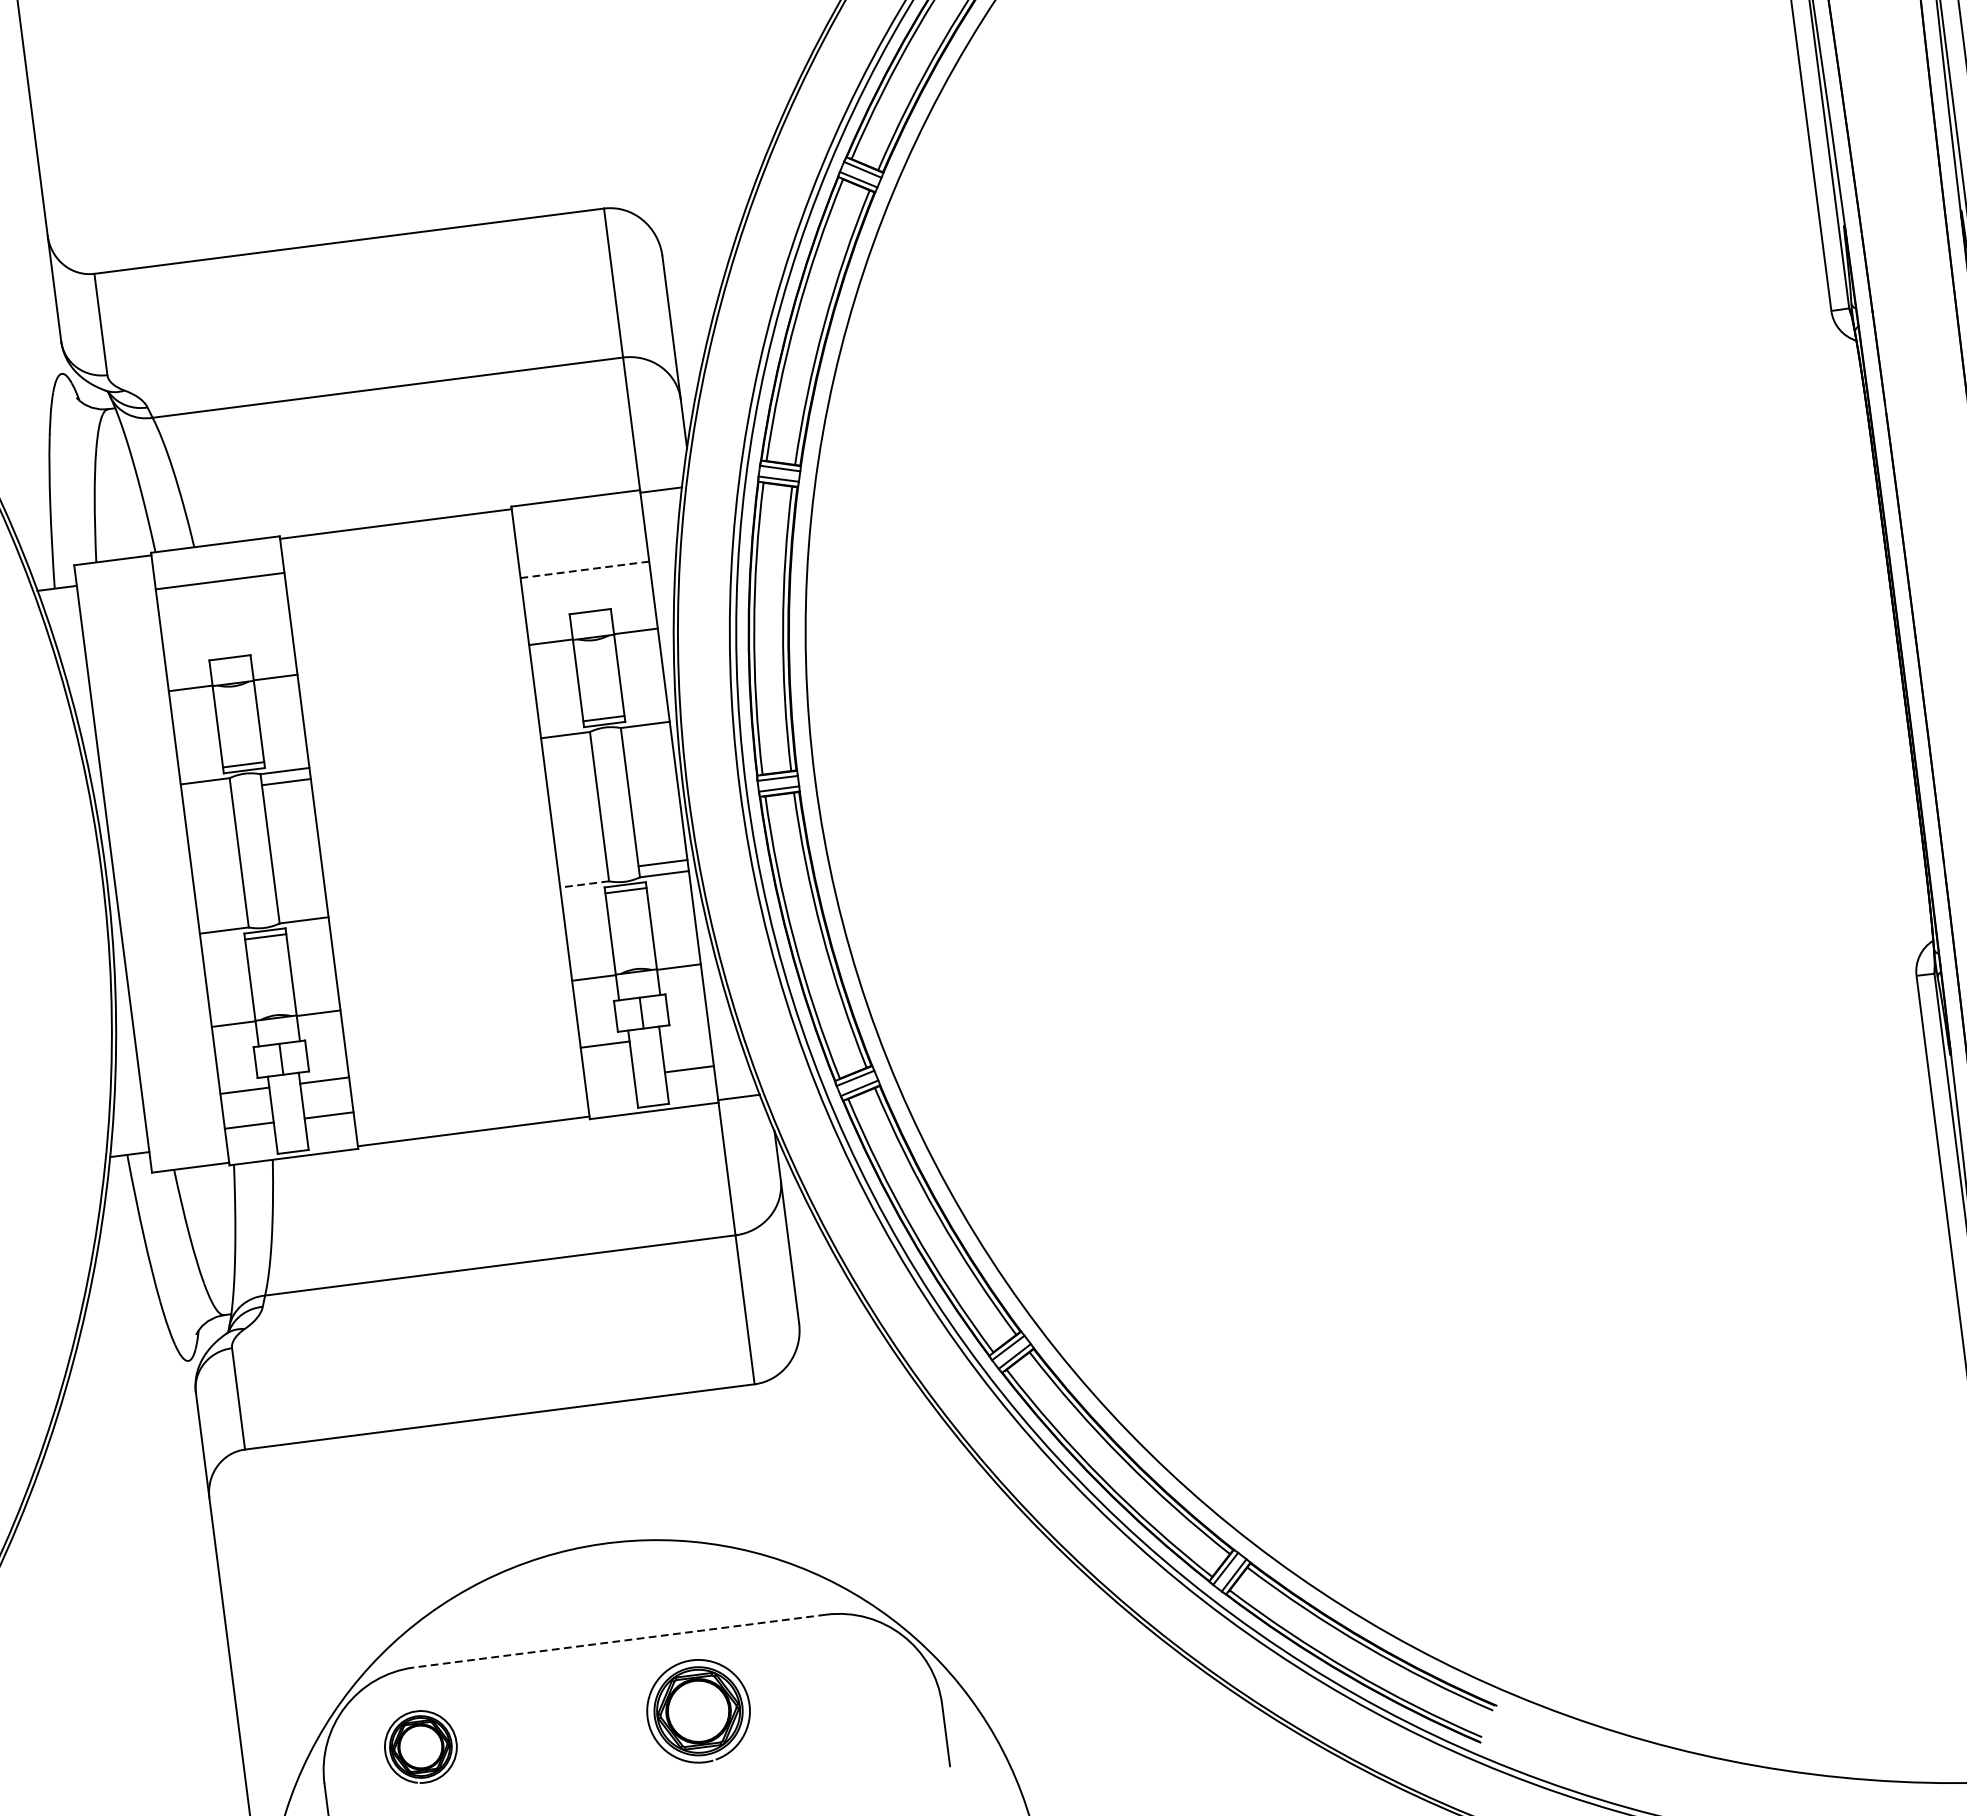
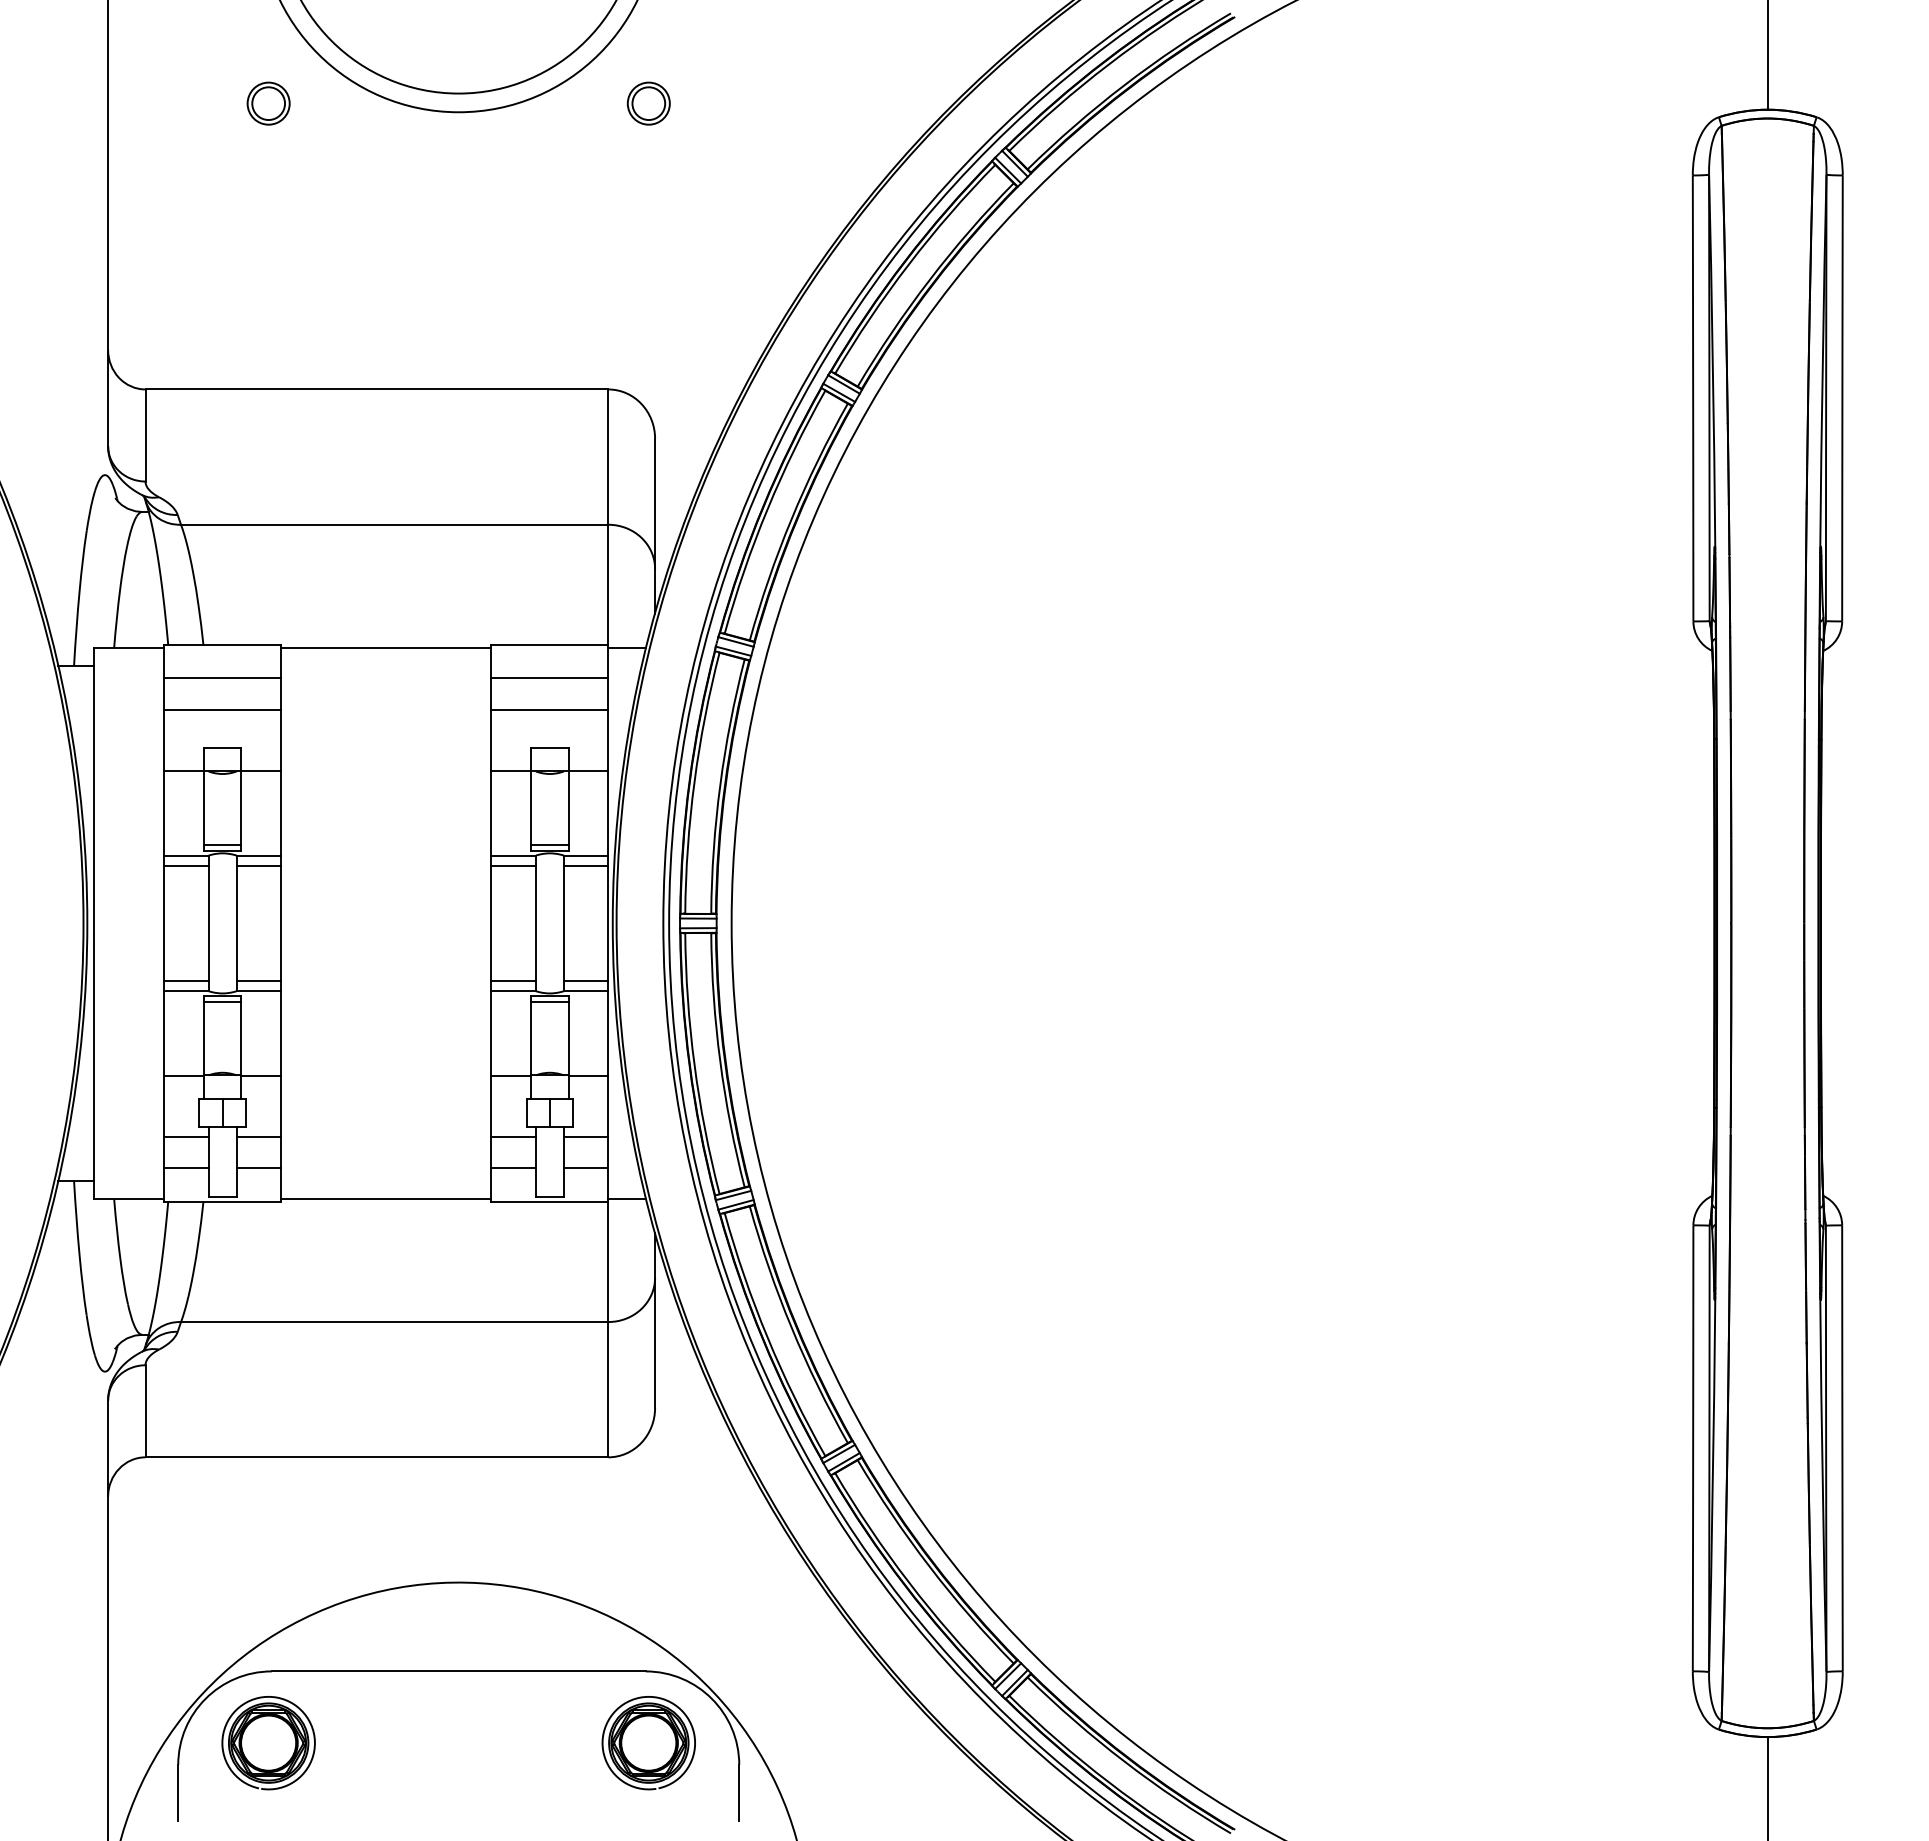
line: (579, 535) -> (549, 678), added
line: (584, 570) -> (549, 710), dashed -> solid
line: (224, 616) -> (222, 710), added
line: (645, 735) -> (585, 865), added
line: (566, 746) -> (513, 865), added
line: (206, 792) -> (186, 865), added
line: (583, 873) -> (513, 981), added
line: (584, 884) -> (513, 991), dashed -> solid
line: (302, 909) -> (258, 981), added
line: (223, 919) -> (186, 981), added
line: (684, 1034) -> (585, 1136), added
line: (609, 1079) -> (513, 1168), added
line: (619, 1641) -> (458, 1671), dashed -> solid
part: (698, 1711) -> (648, 1743), moved
part: (420, 1747) -> (268, 1743), size x1.43

